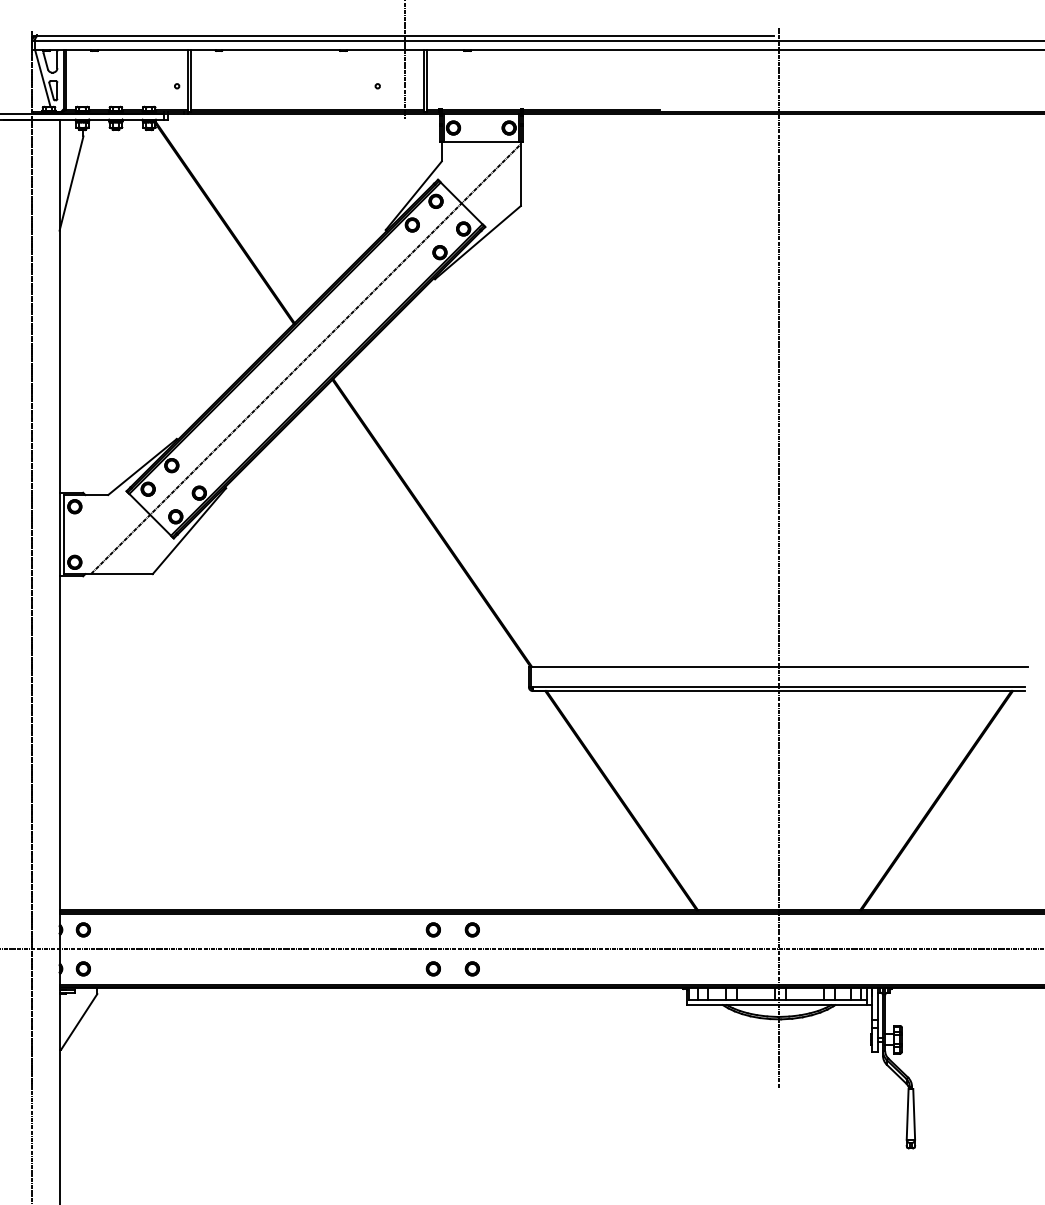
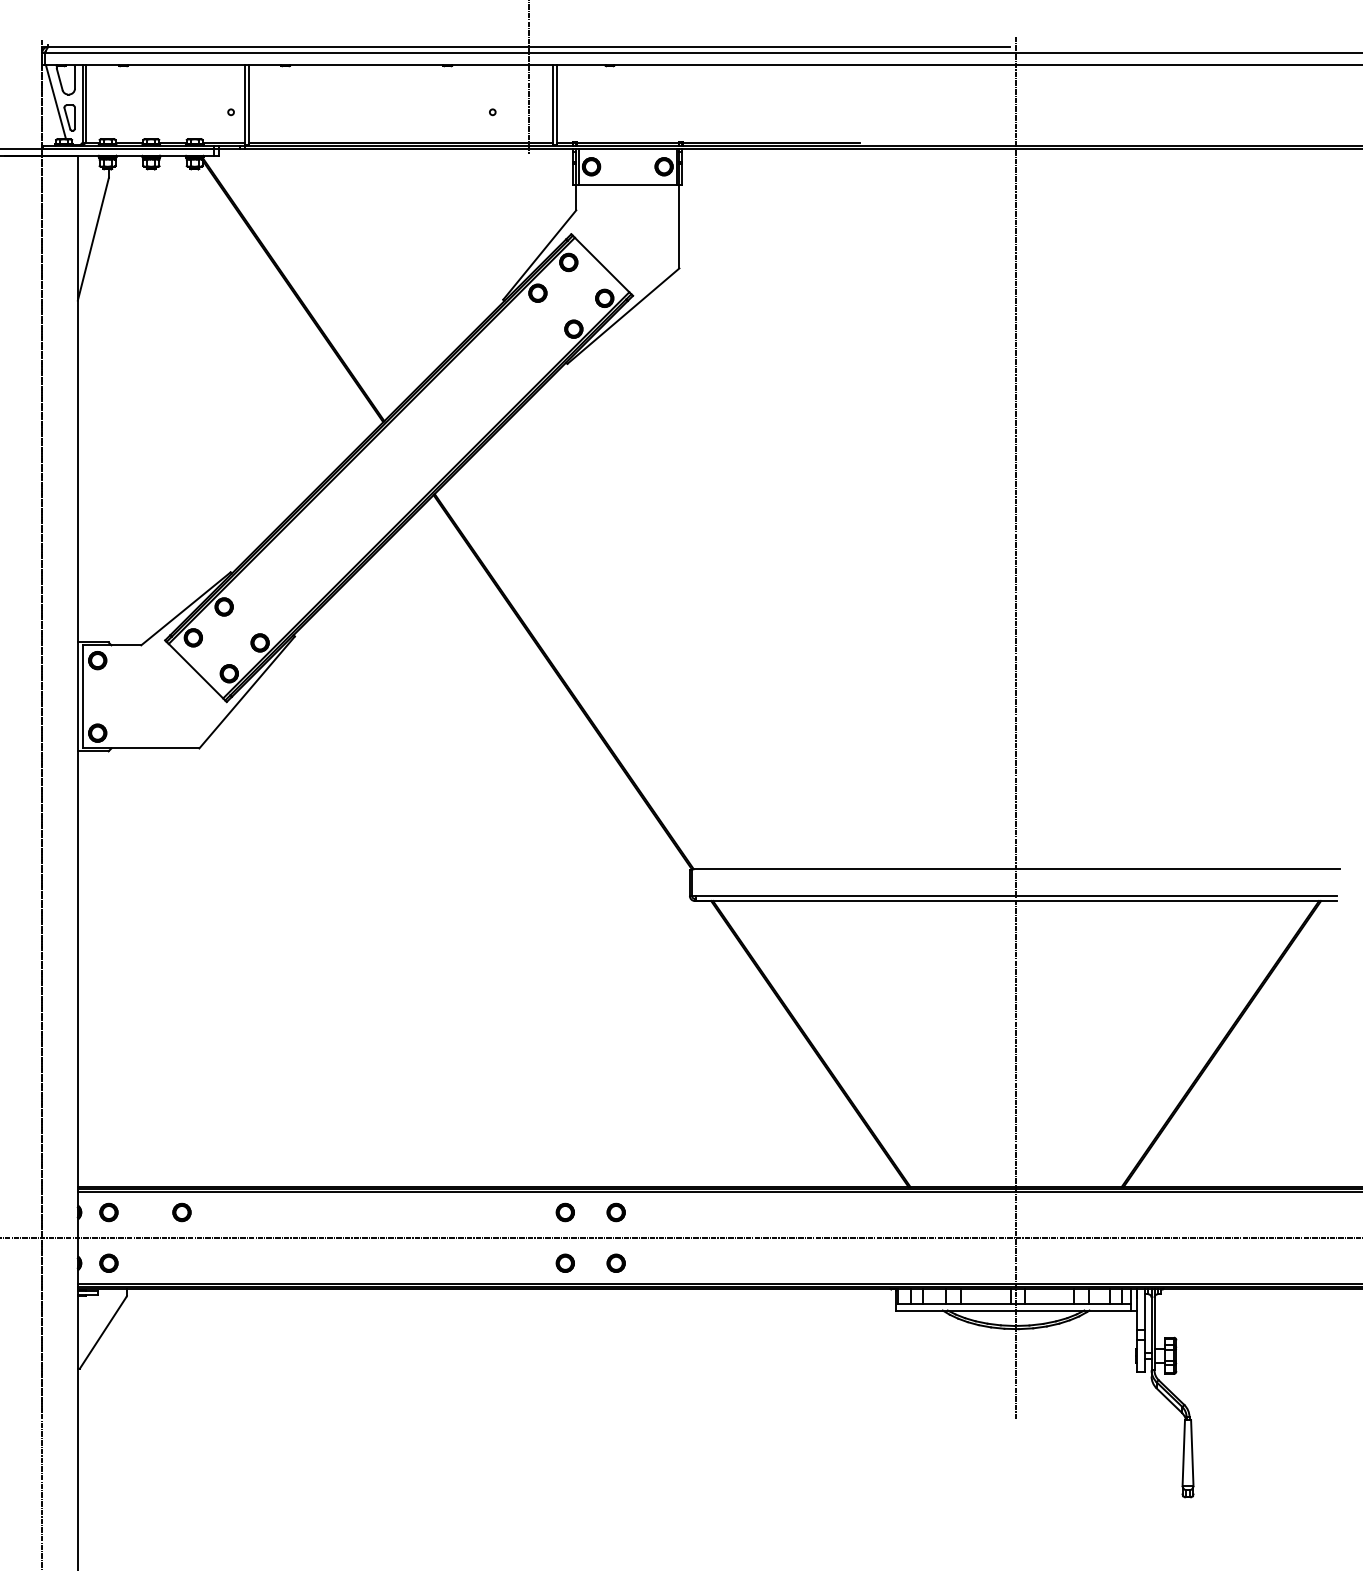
line: (305, 358) -> (398, 467), removed
part: (138, 929) -> (180, 1211), added

